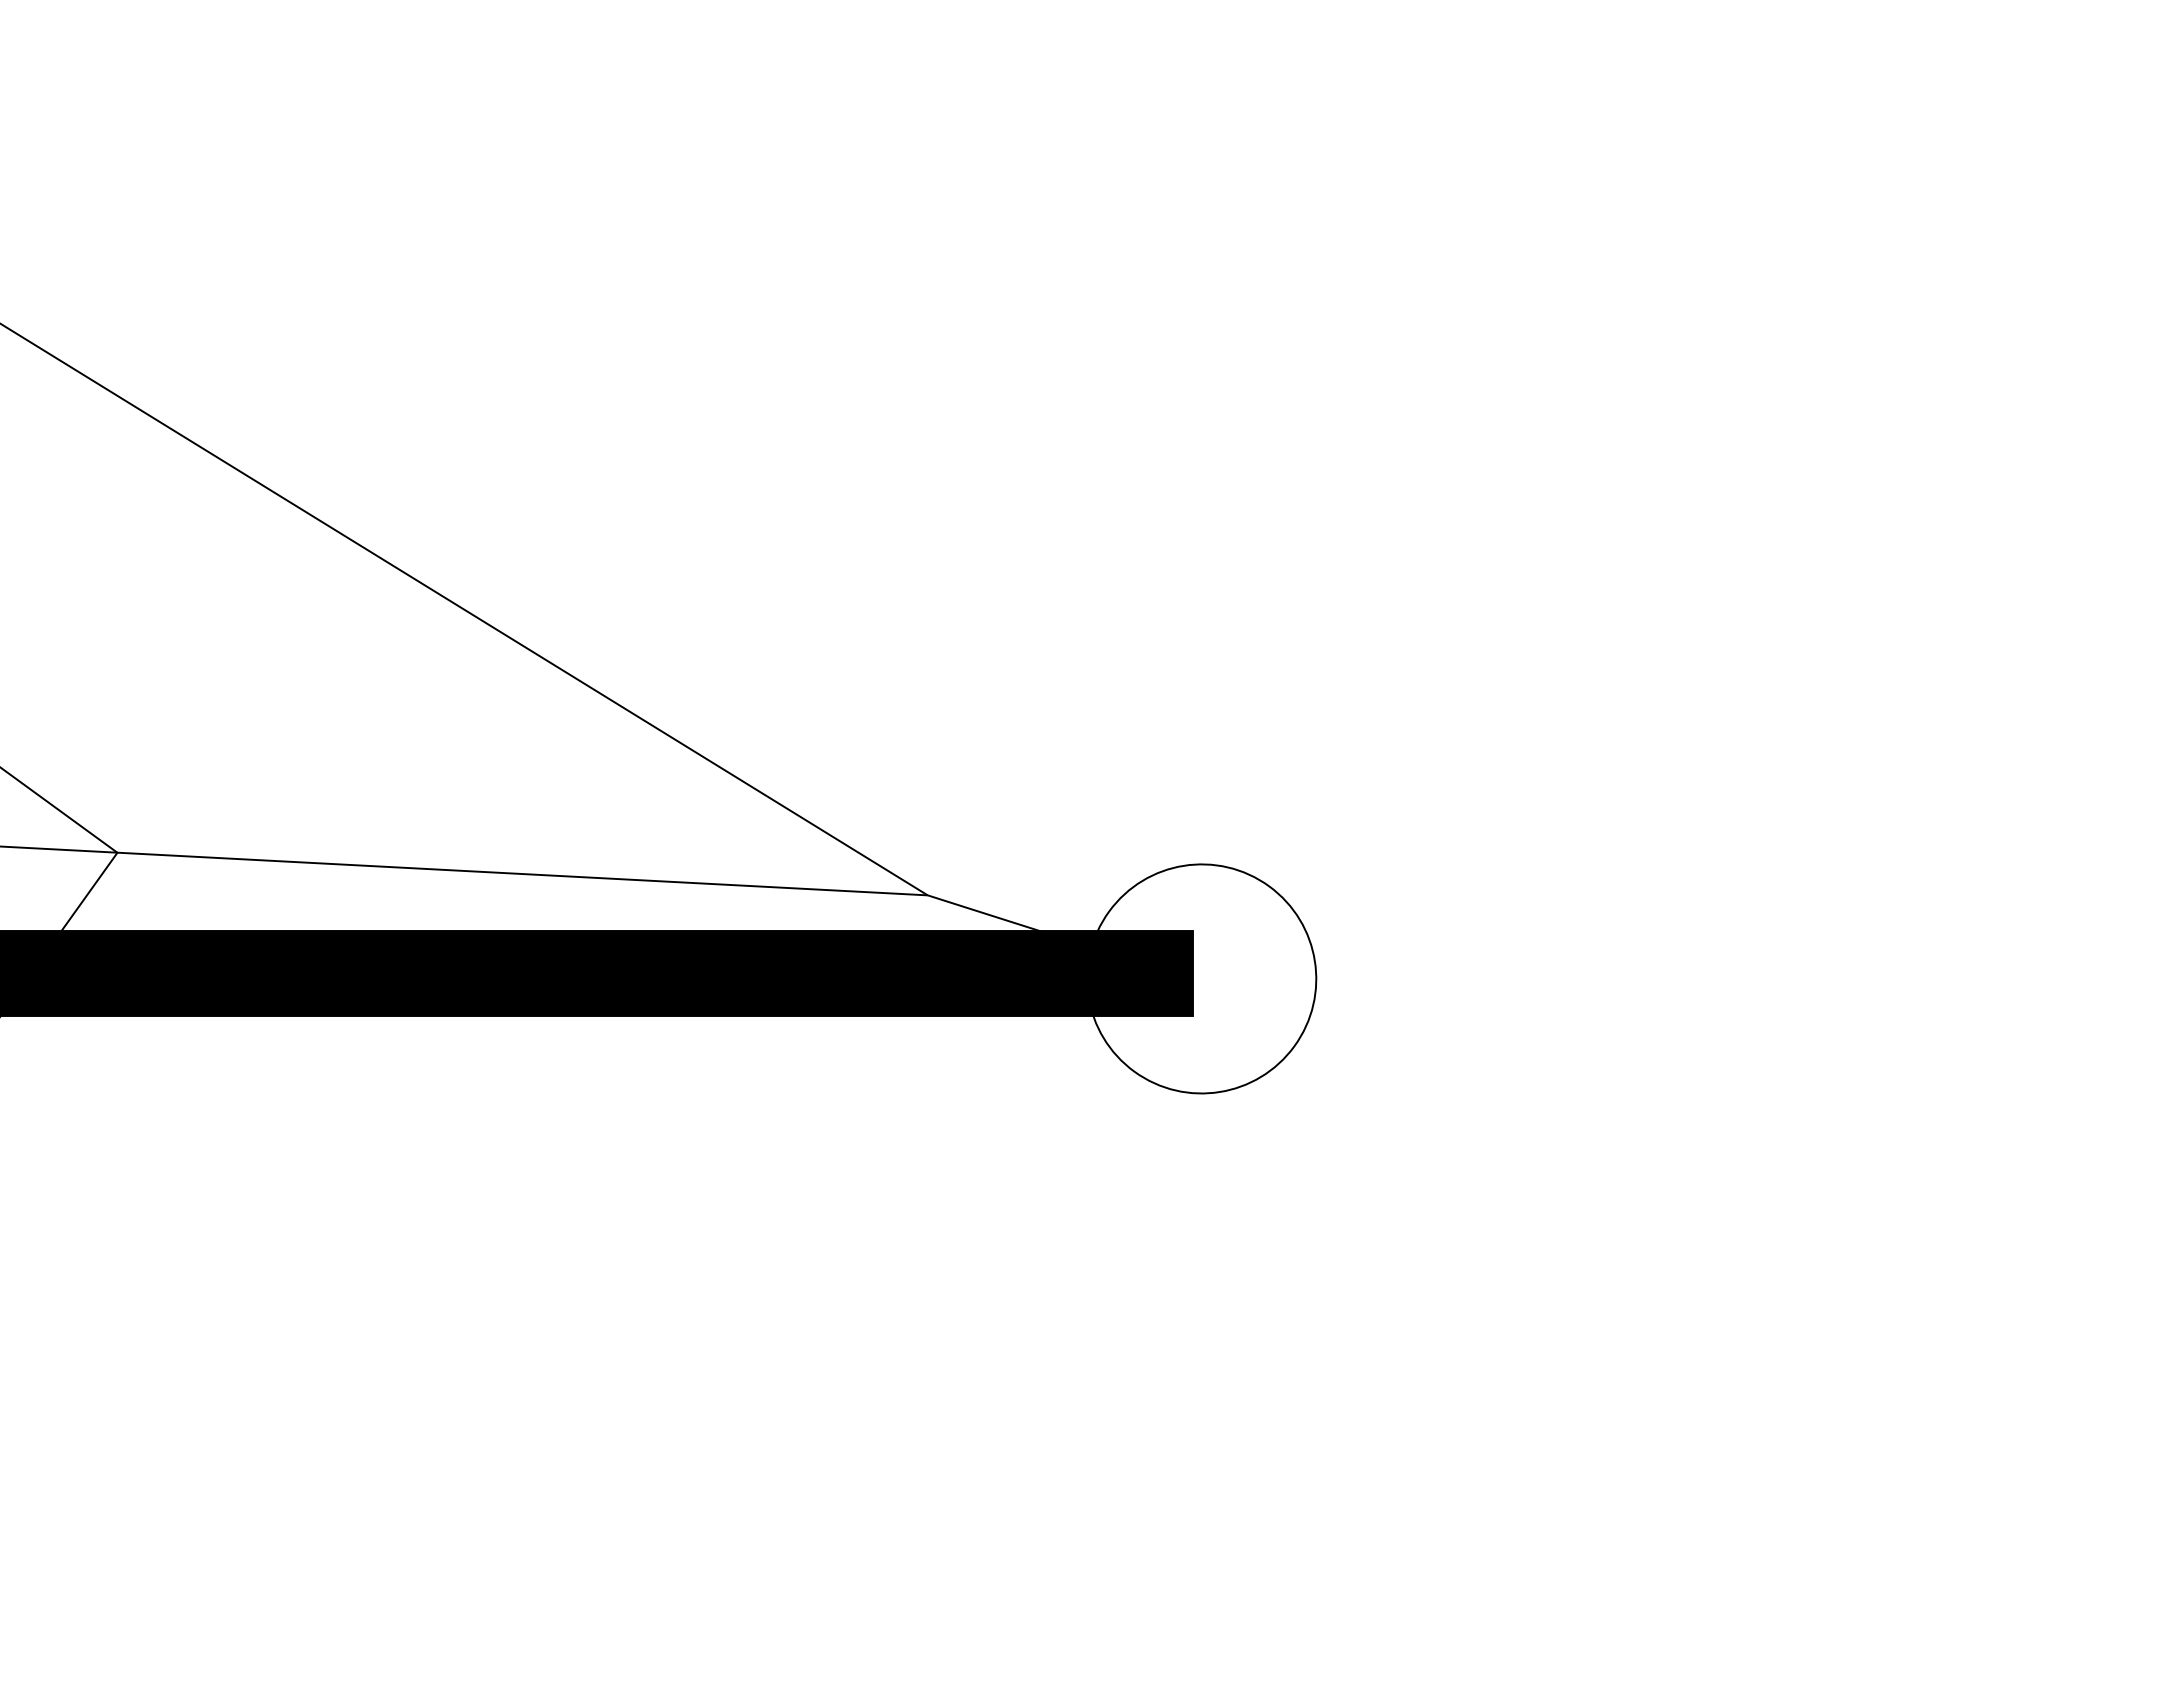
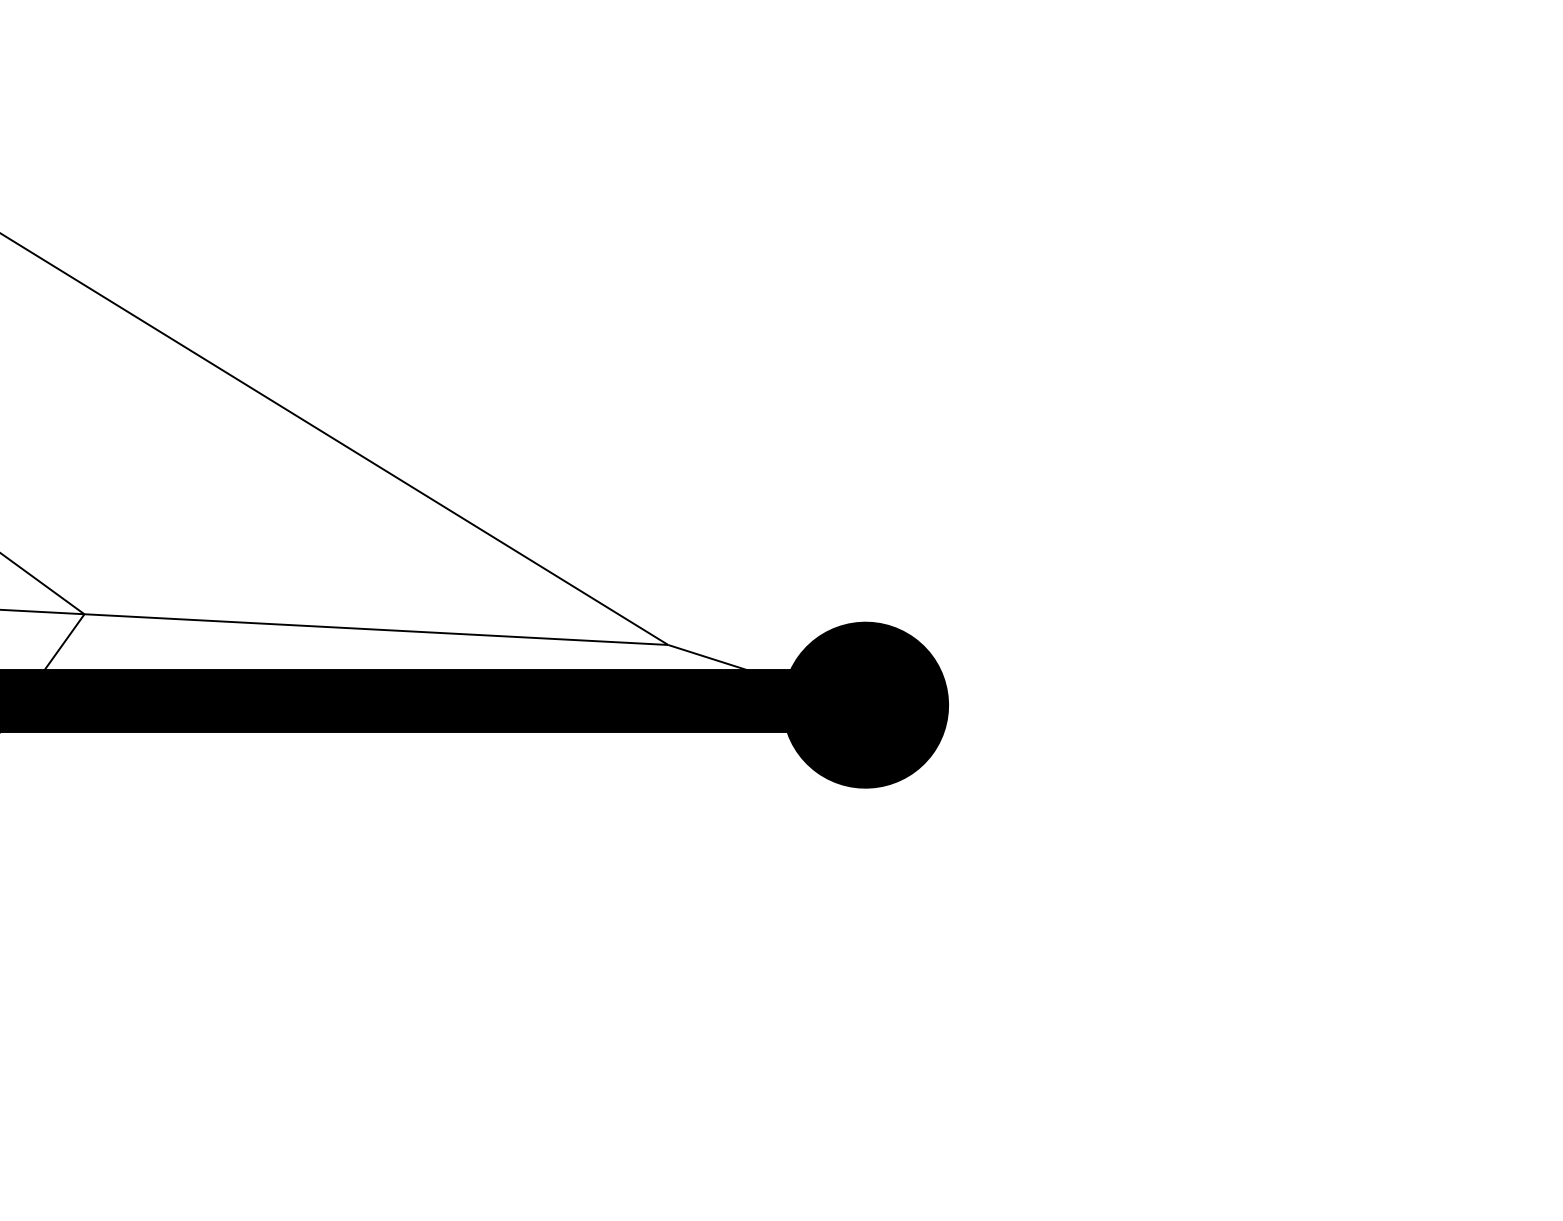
fill: (1201, 978) -> (865, 704), added

